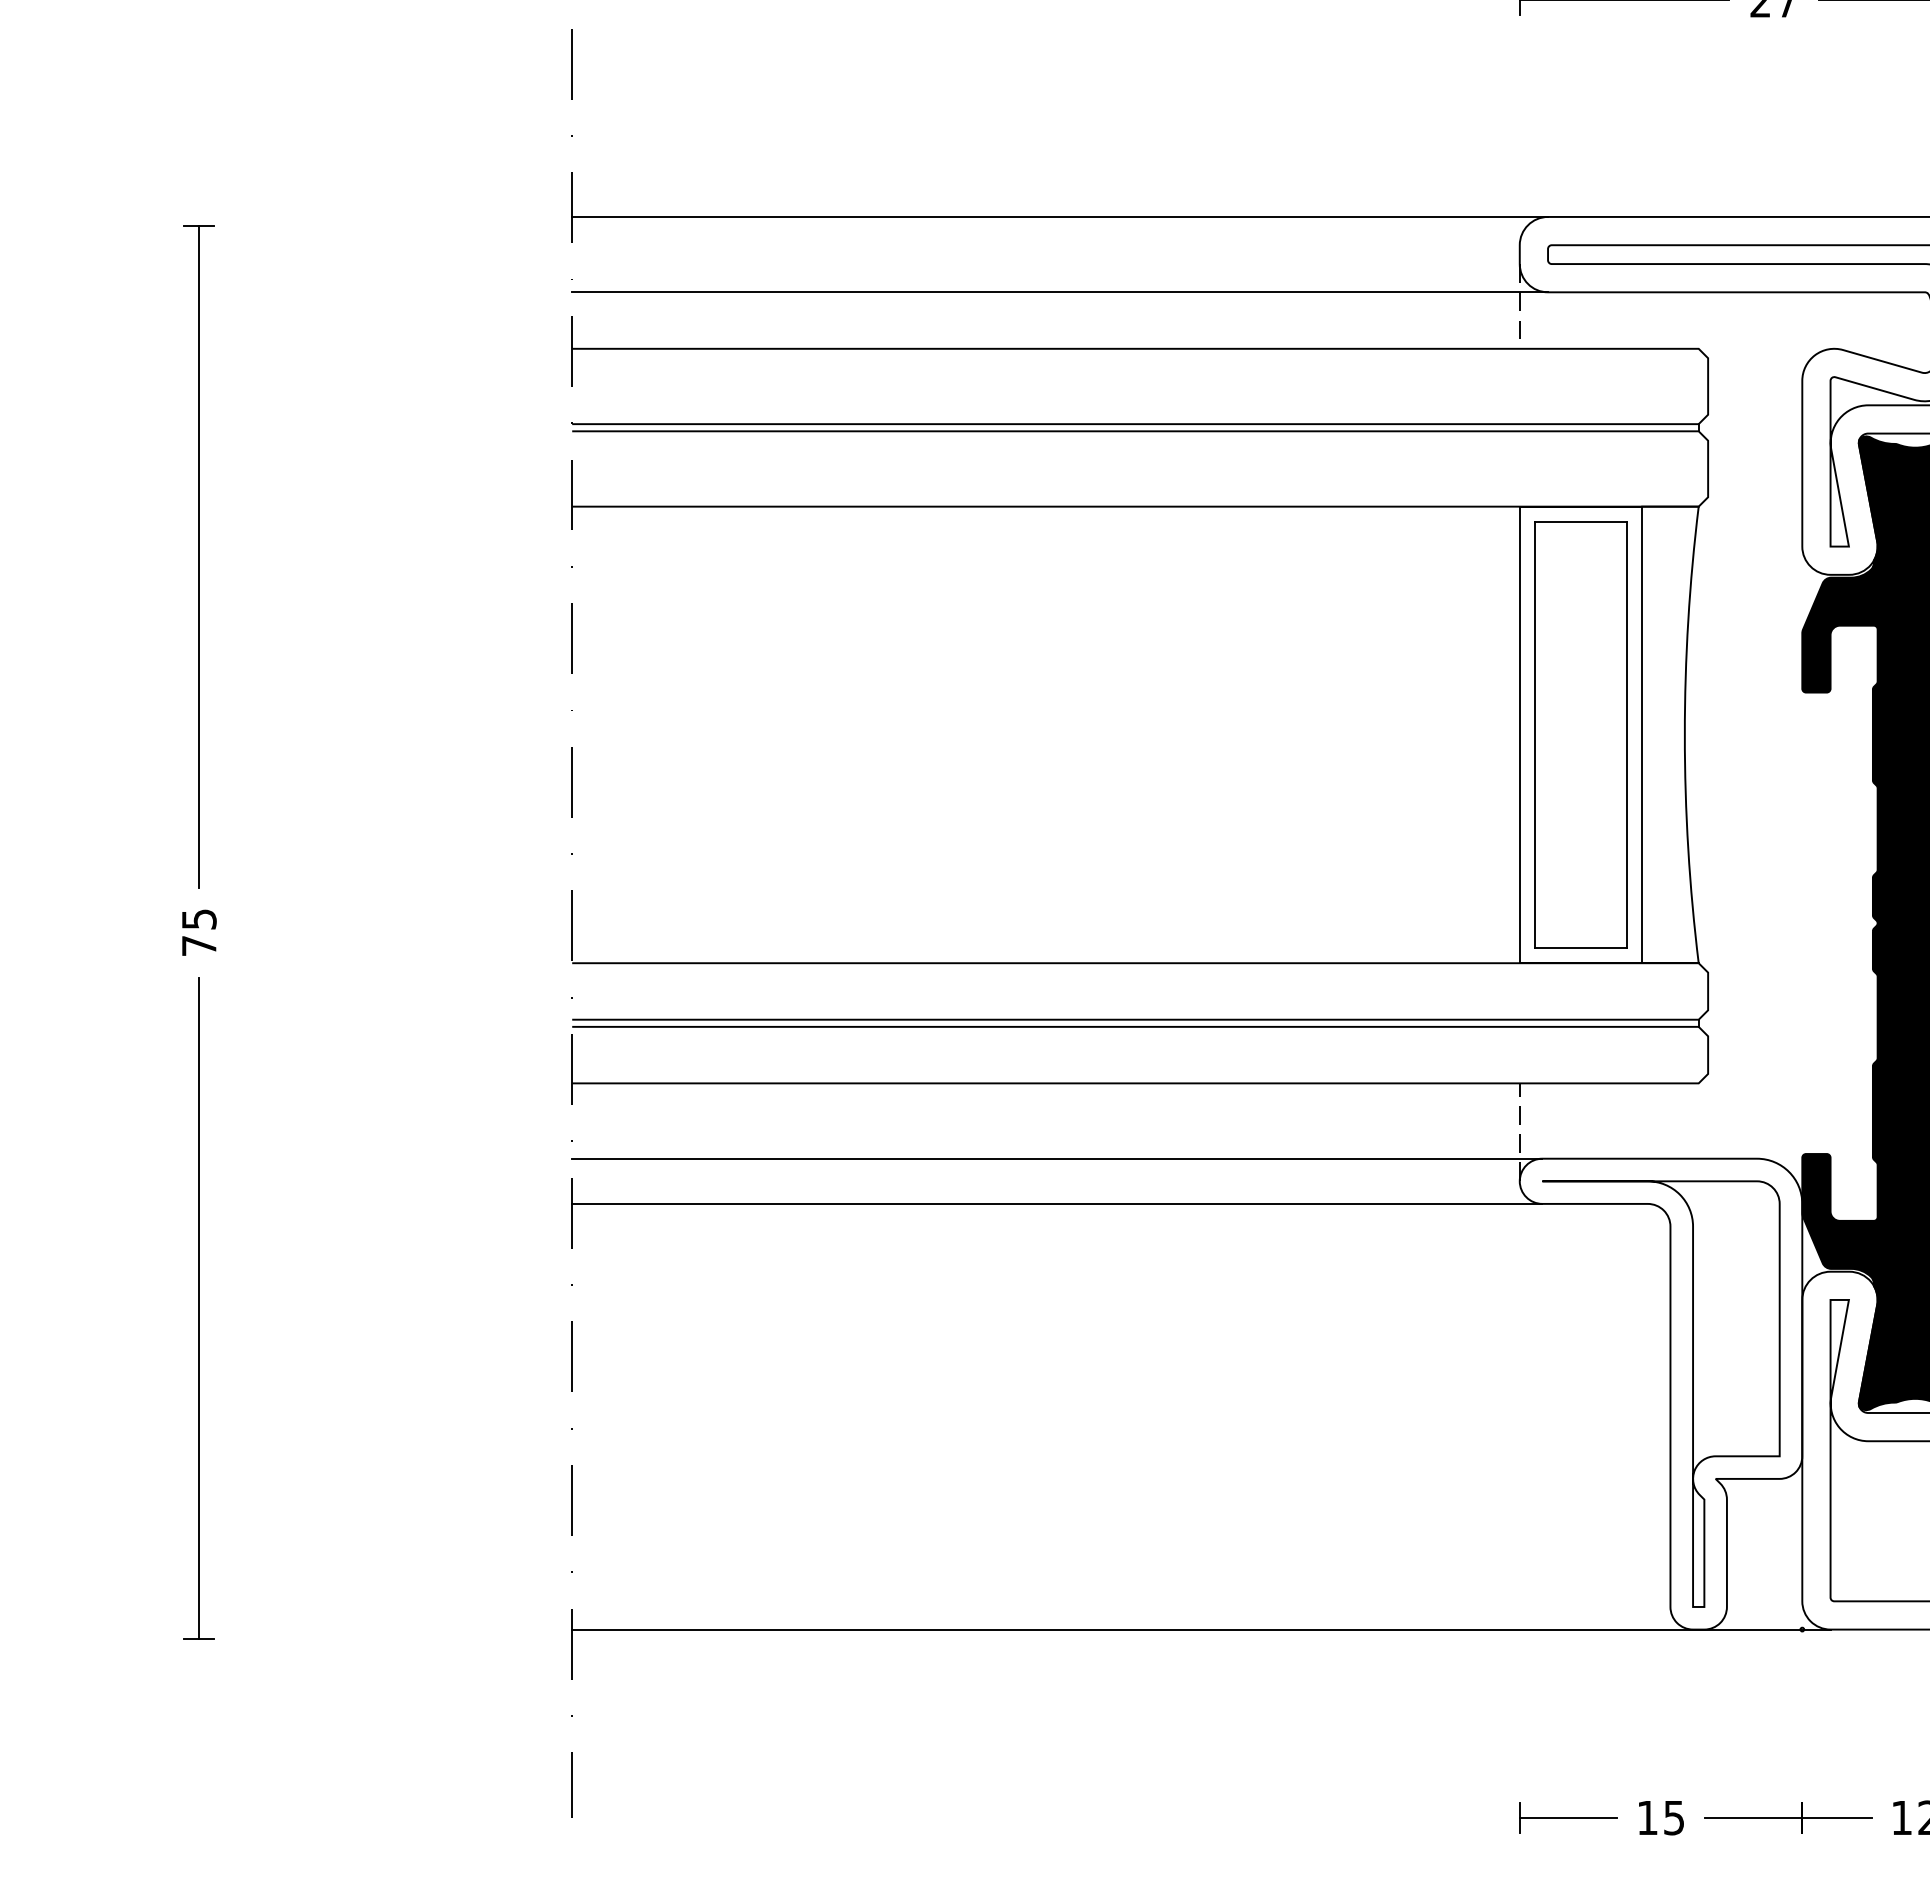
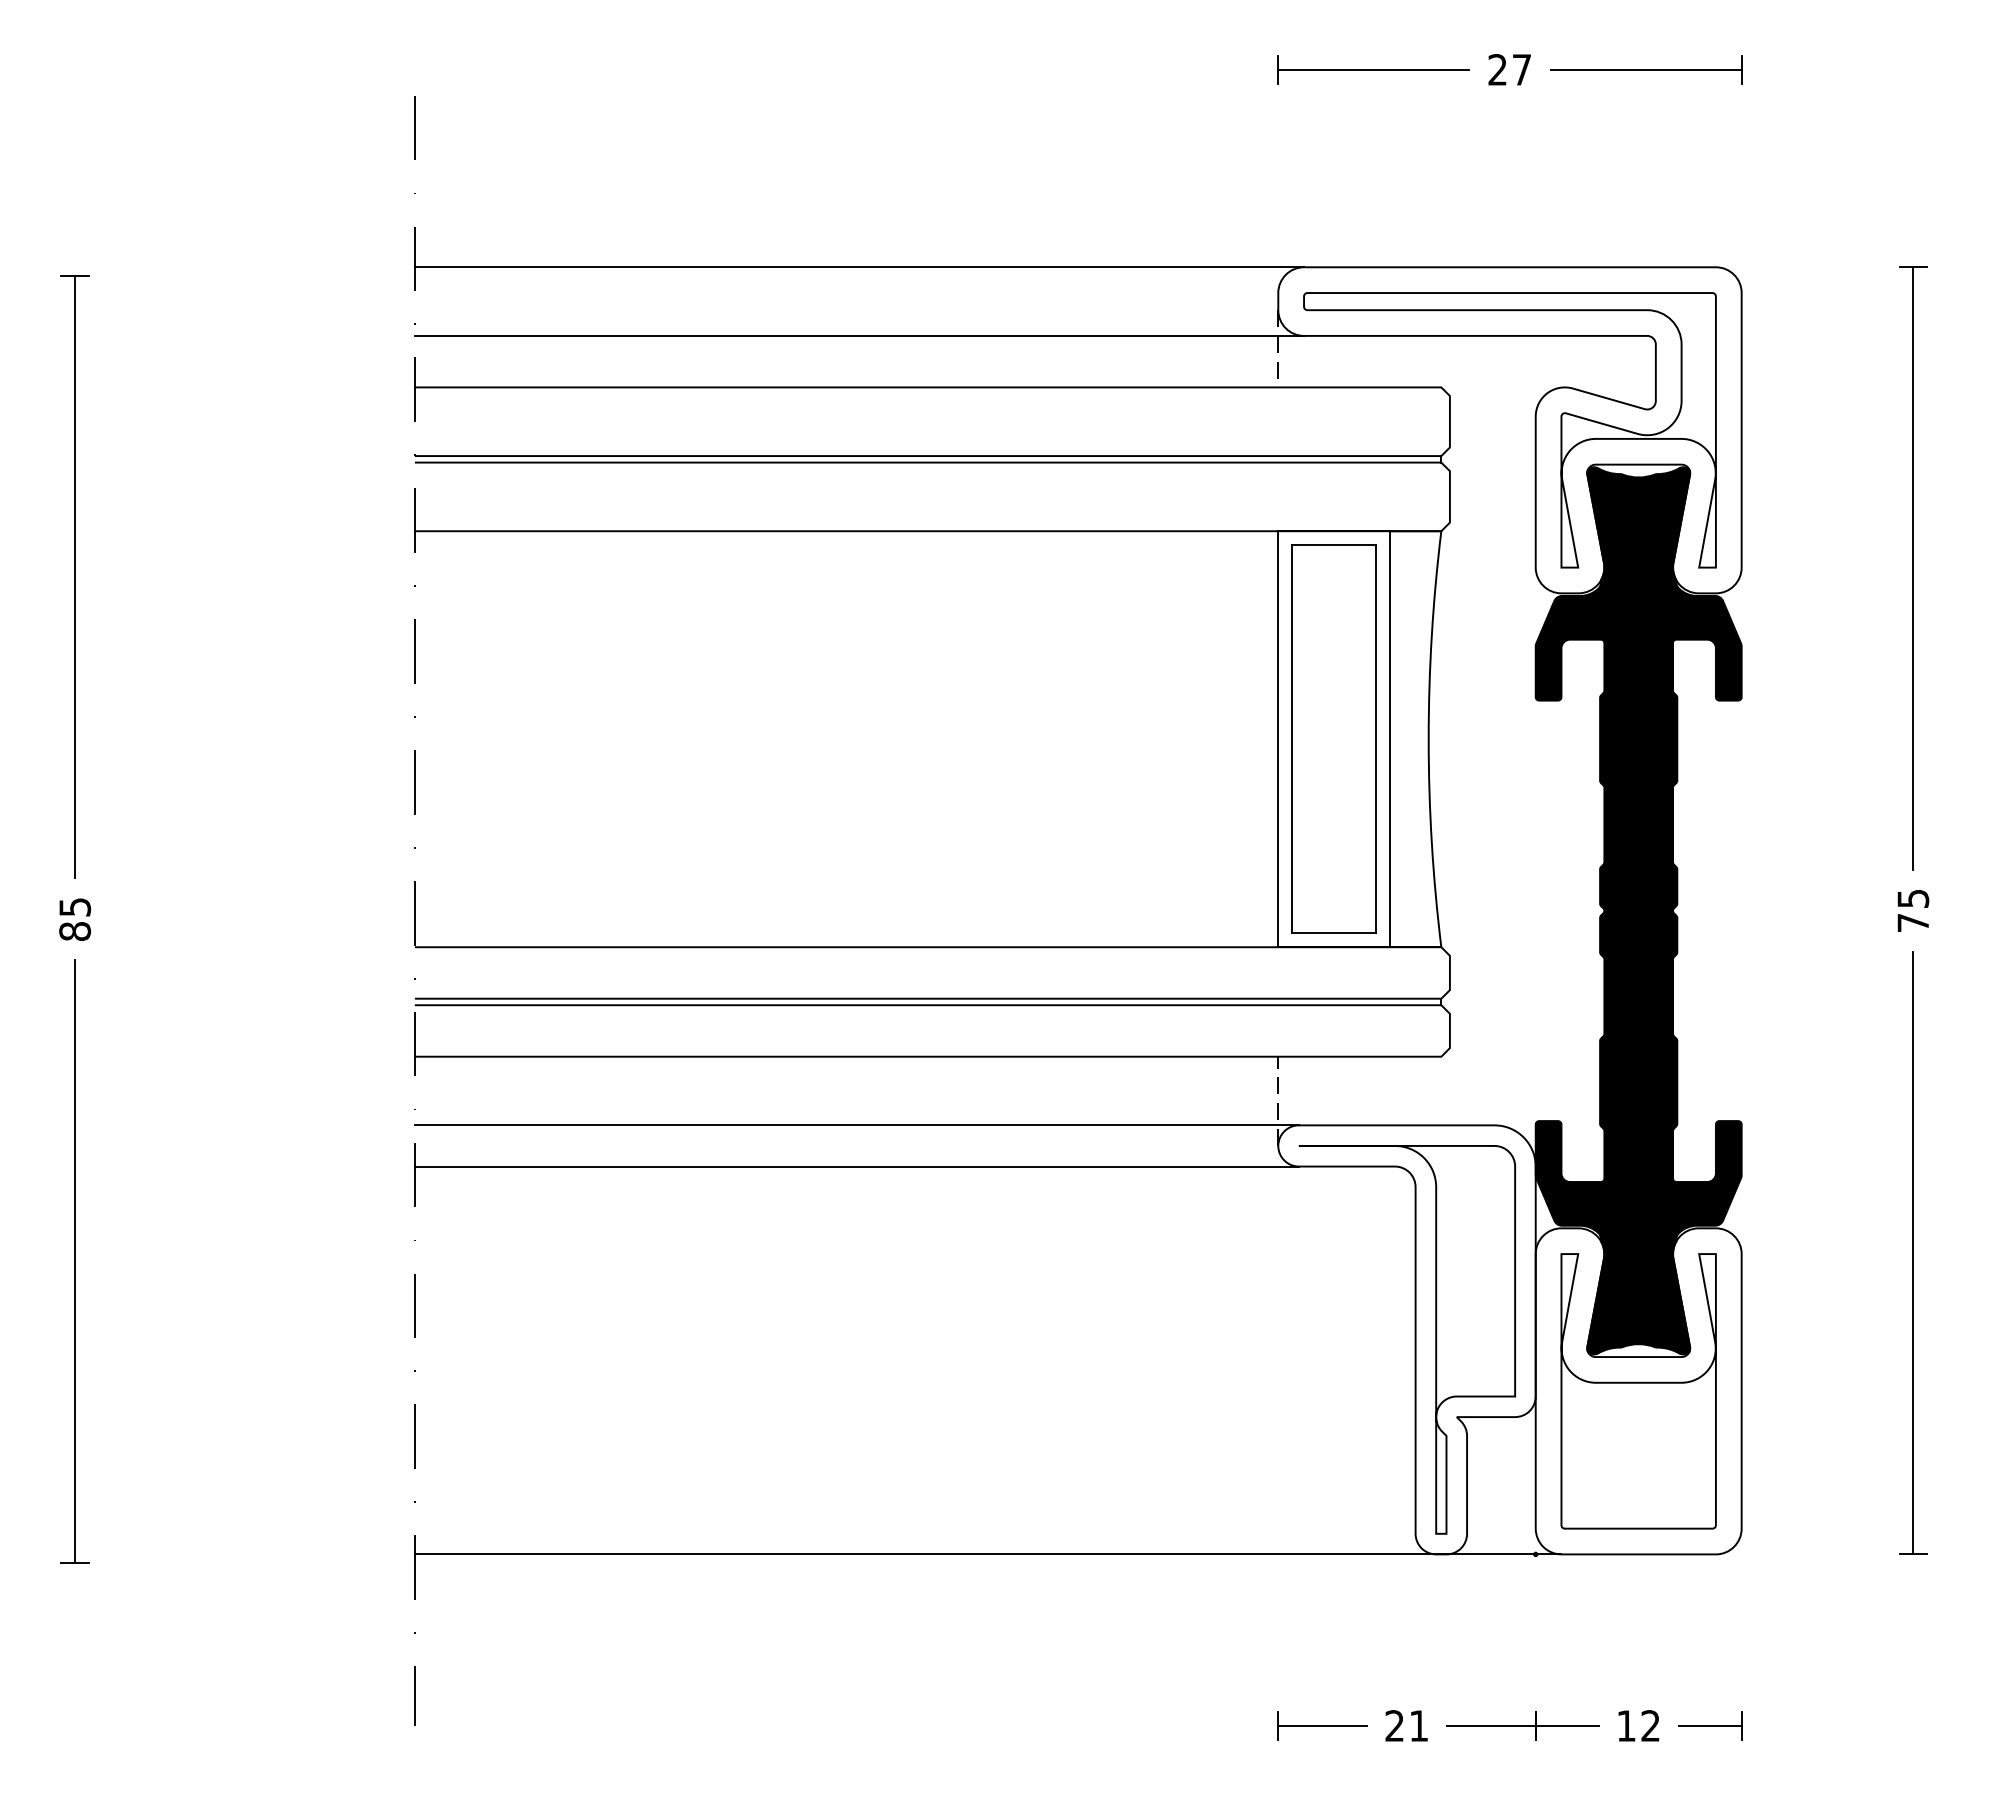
text: (199, 945) -> (75, 931), 75 -> 85
text: (1660, 1817) -> (1406, 1725), 15 -> 21

